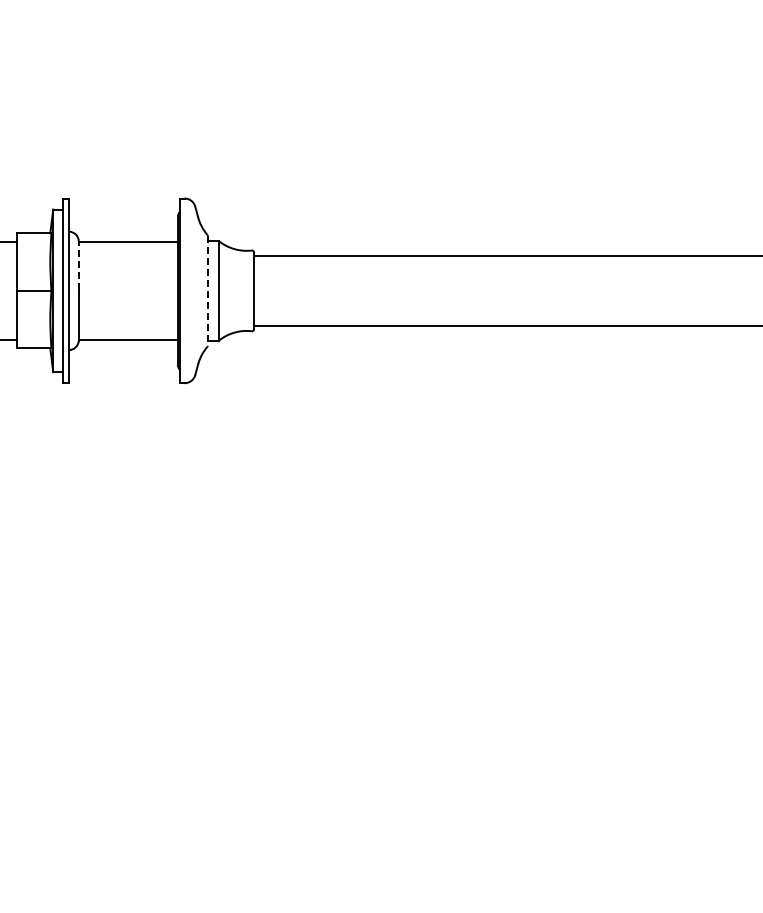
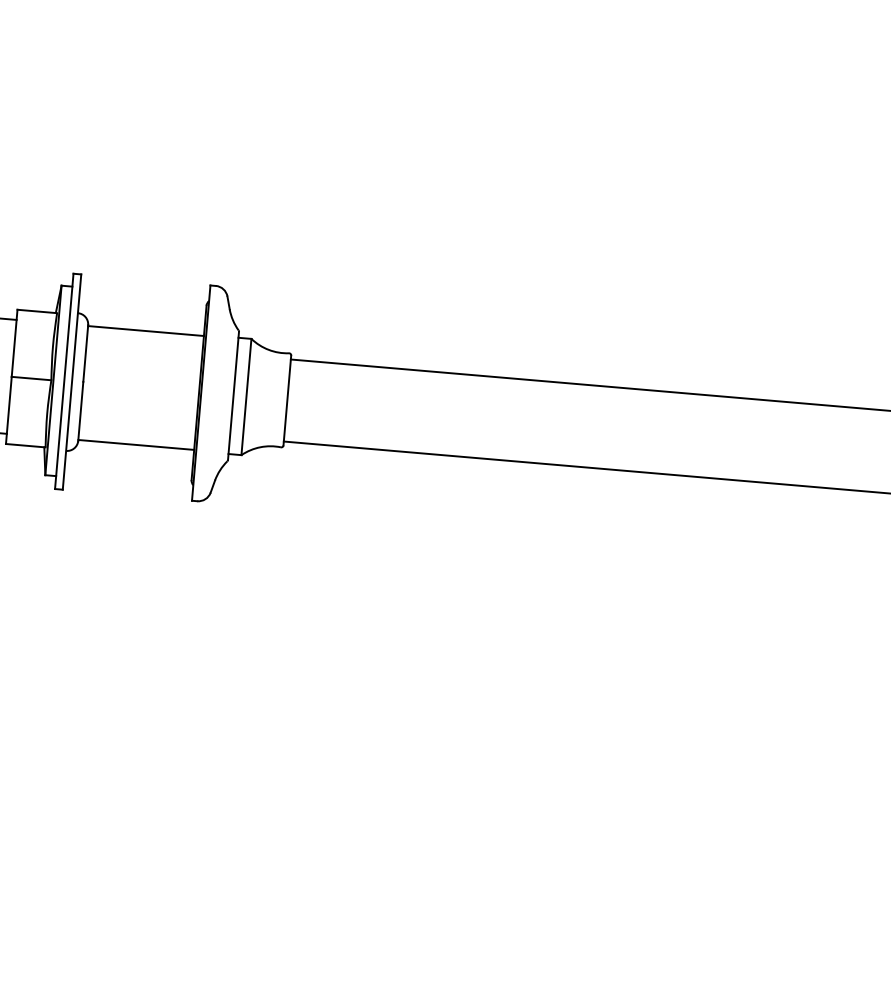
line: (78, 264) -> (85, 352), dashed -> solid
line: (207, 290) -> (233, 395), dashed -> solid

